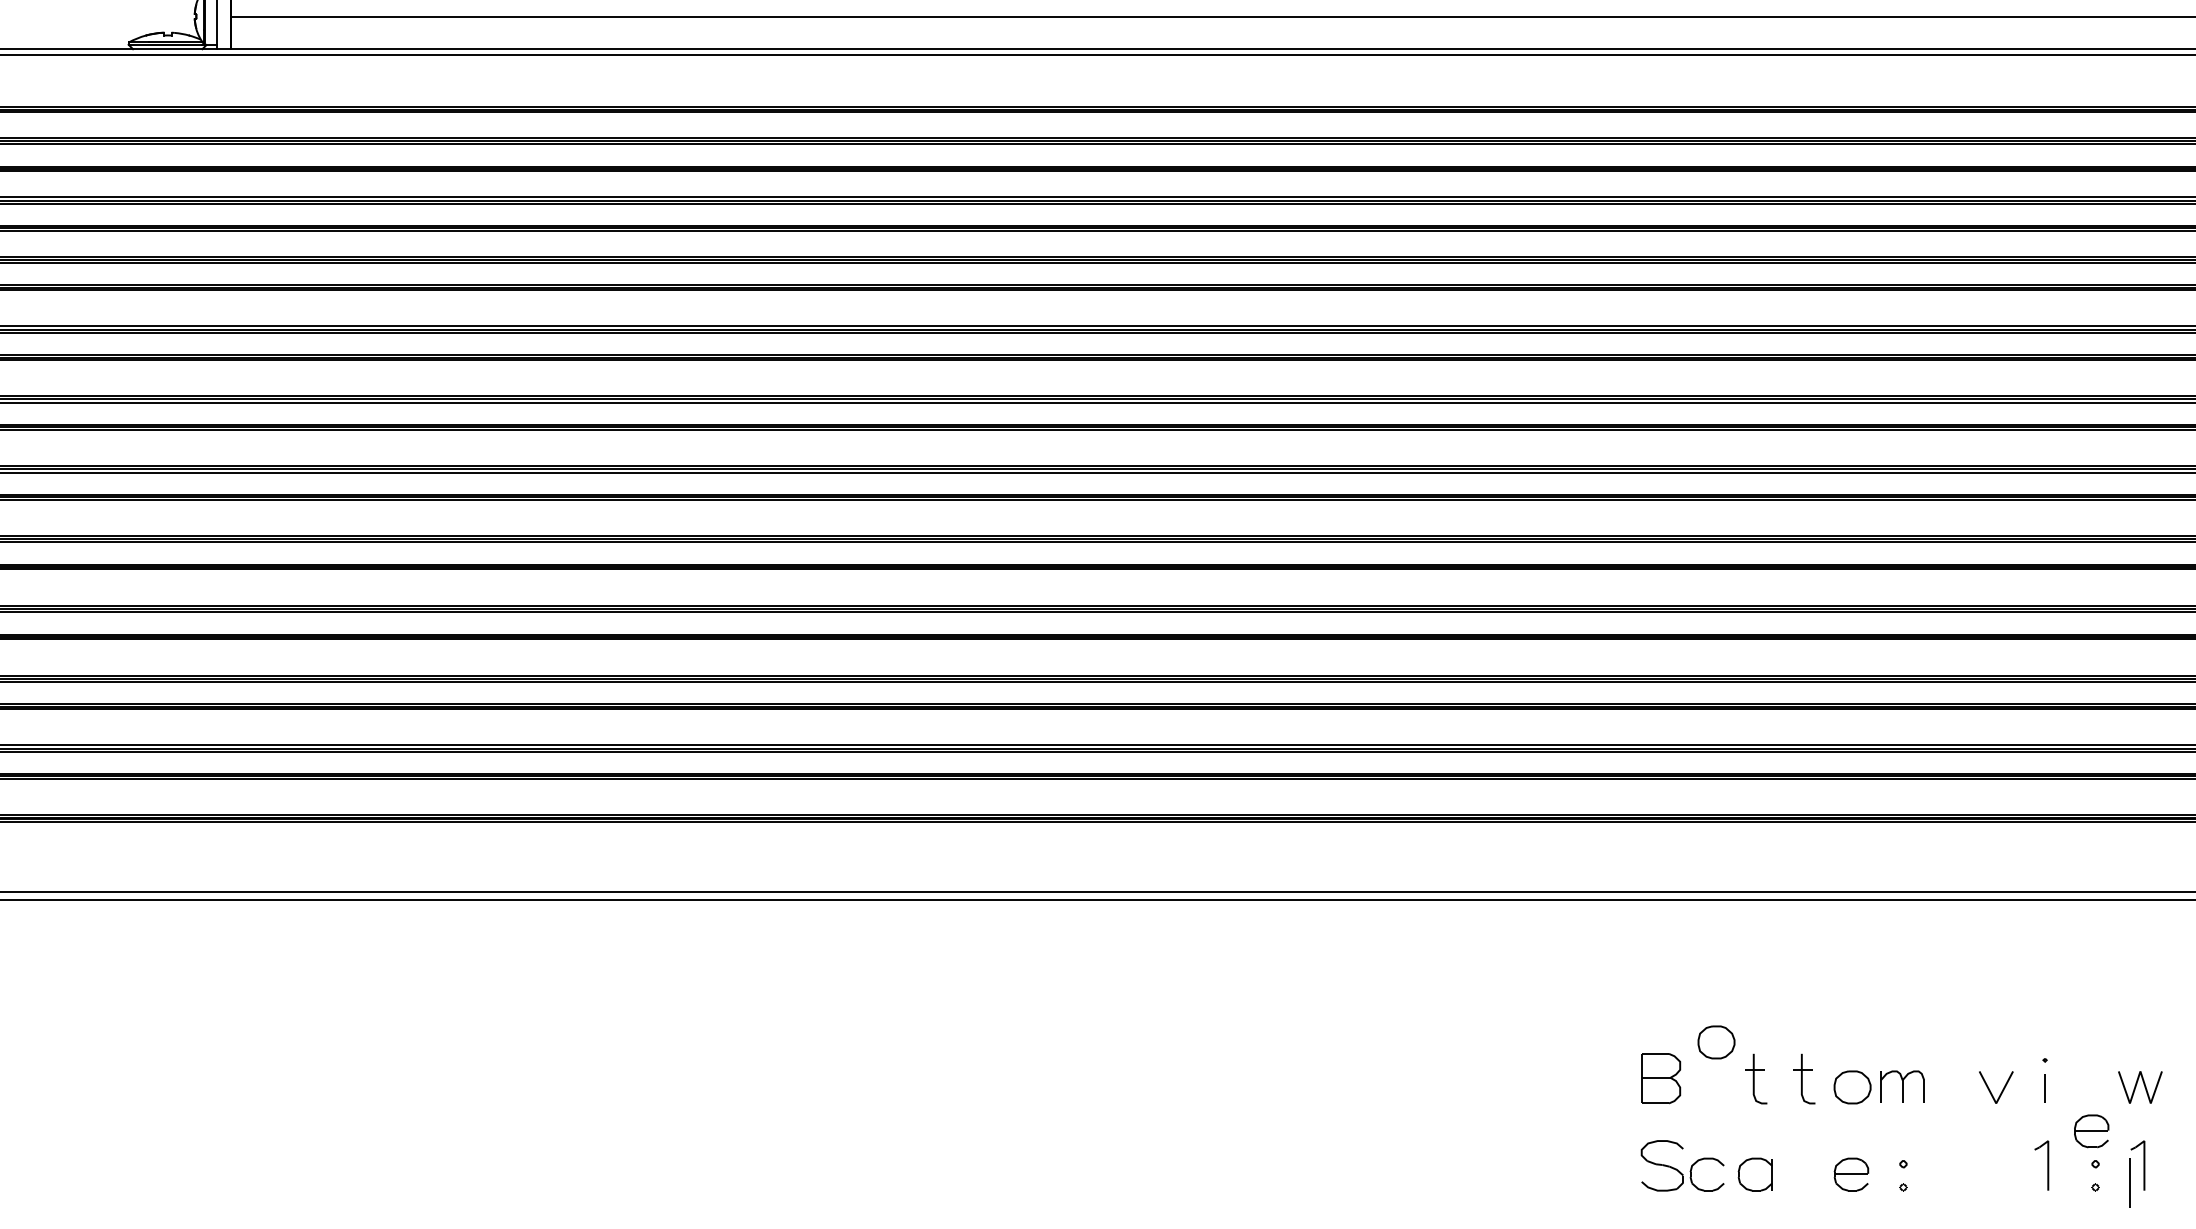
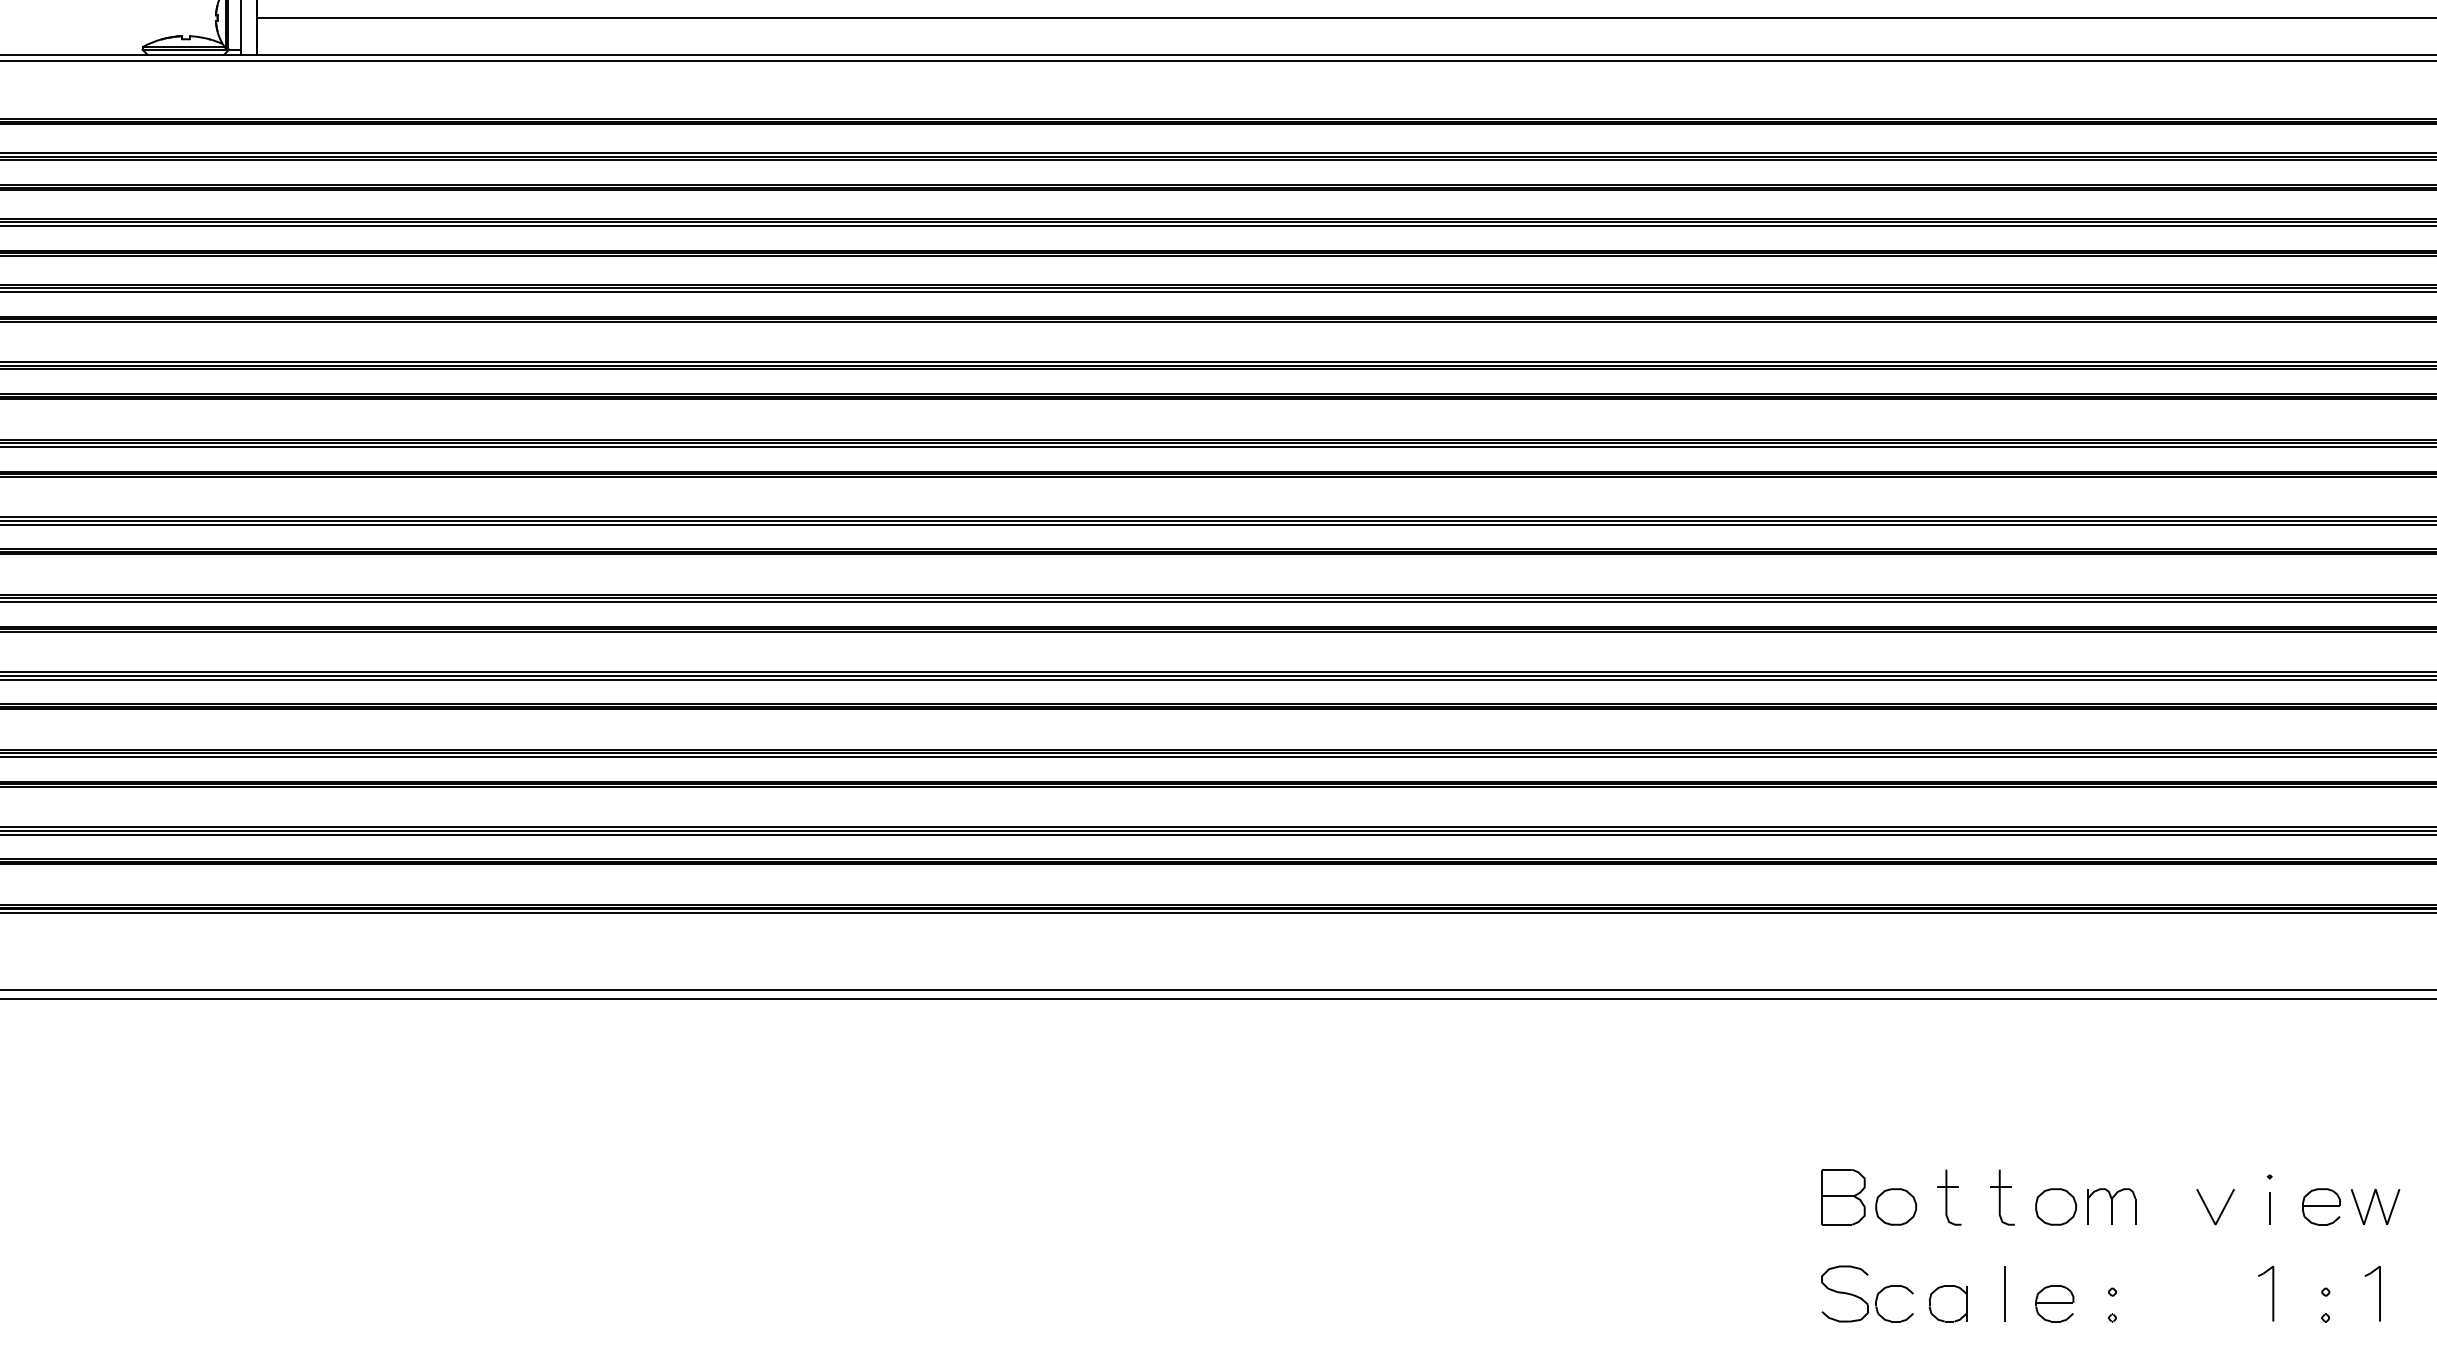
part: (1716, 1042) -> (1896, 1207), moved
part: (2091, 1131) -> (2321, 1207), moved
line: (2129, 1182) -> (2004, 1293), moved

